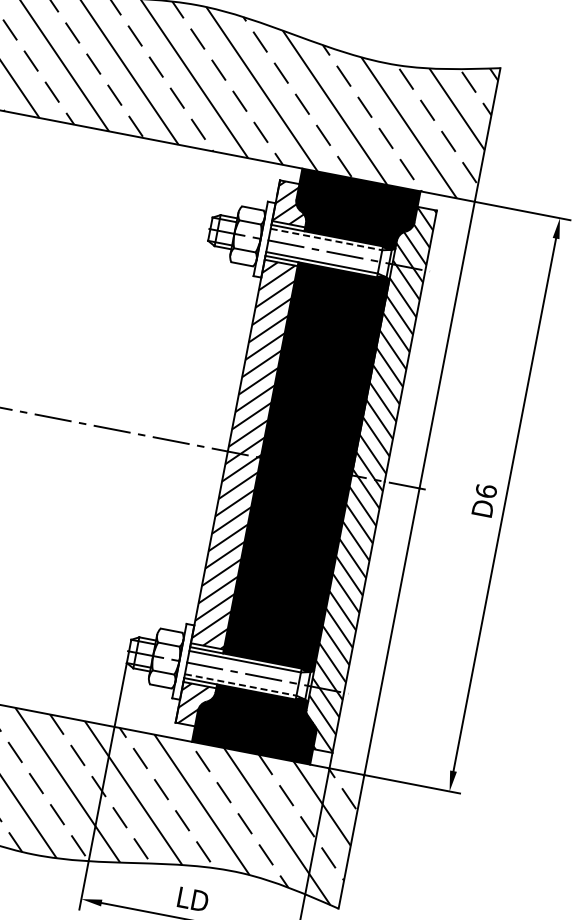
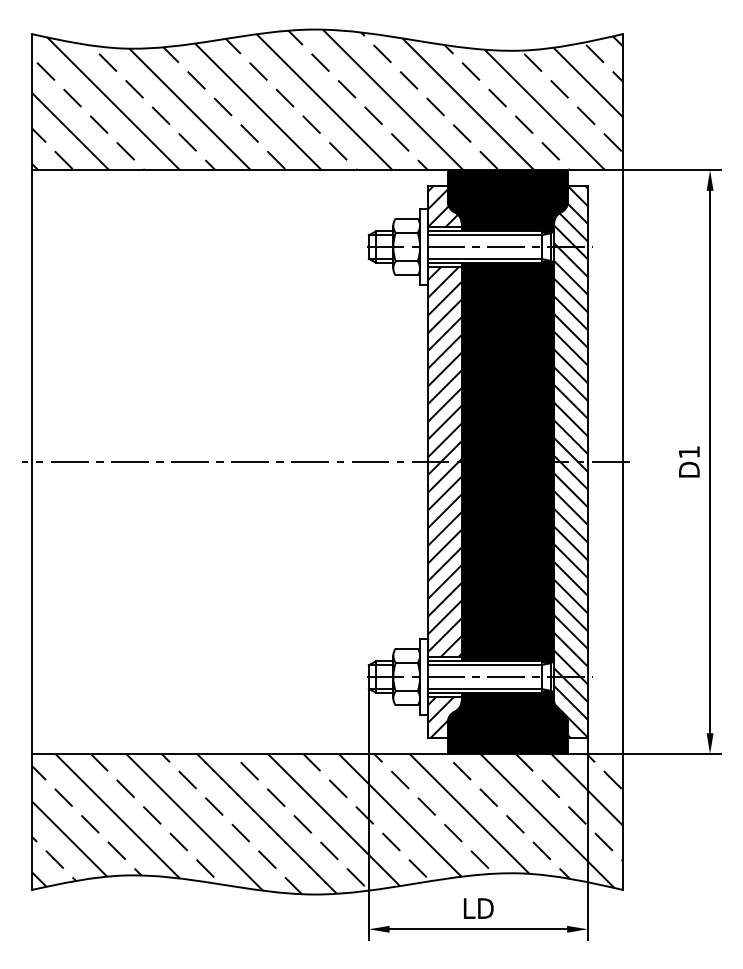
line: (326, 239) -> (484, 235), dashed -> solid
text: (485, 490) -> (688, 451), D6 -> D1
line: (240, 684) -> (484, 688), dashed -> solid

